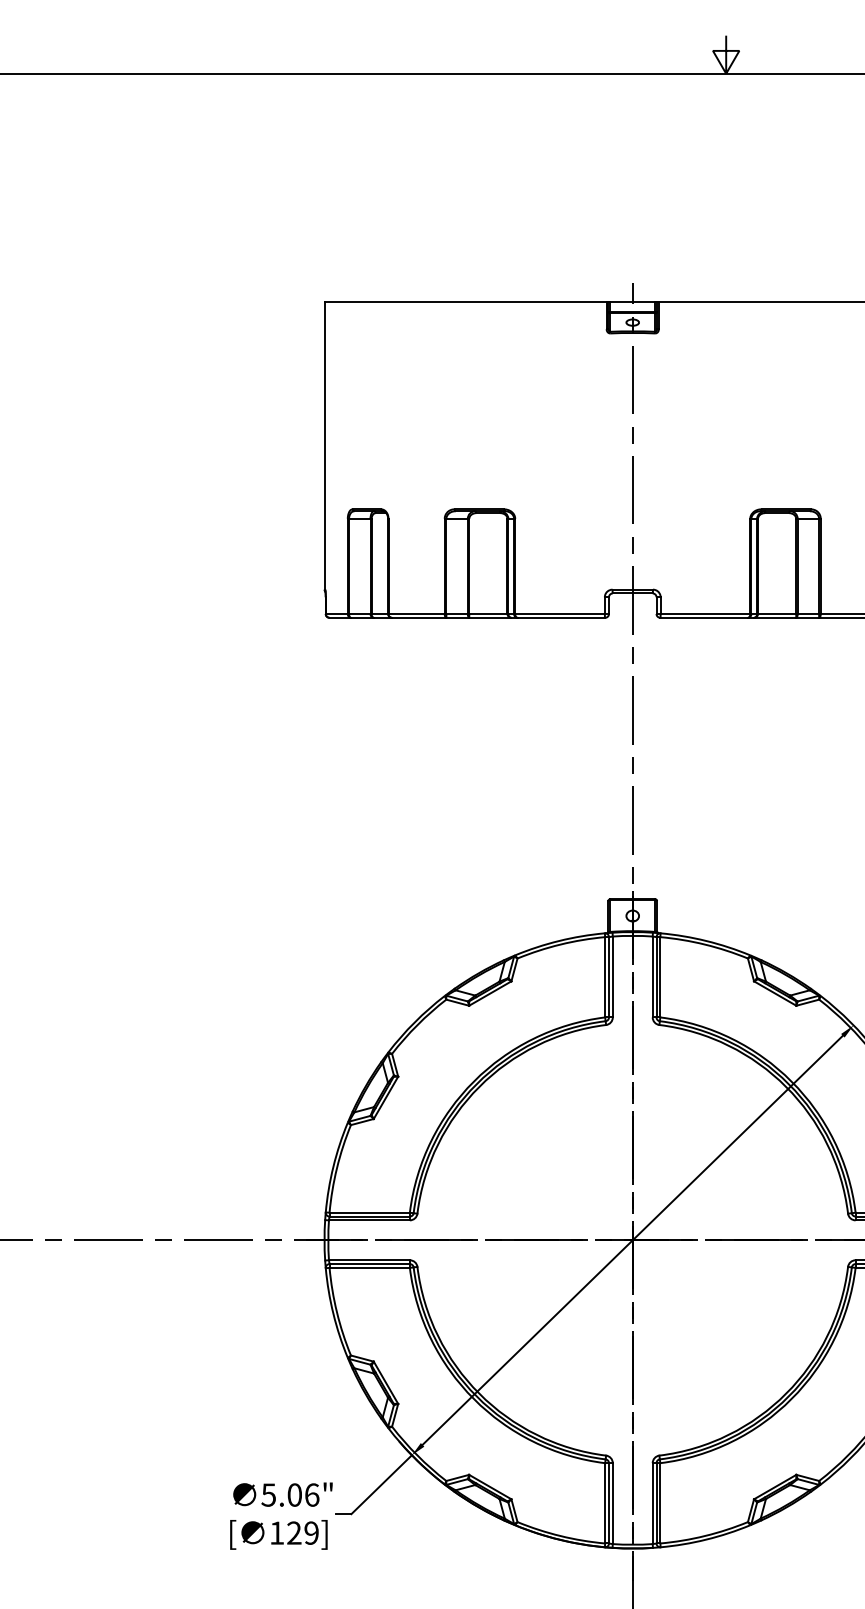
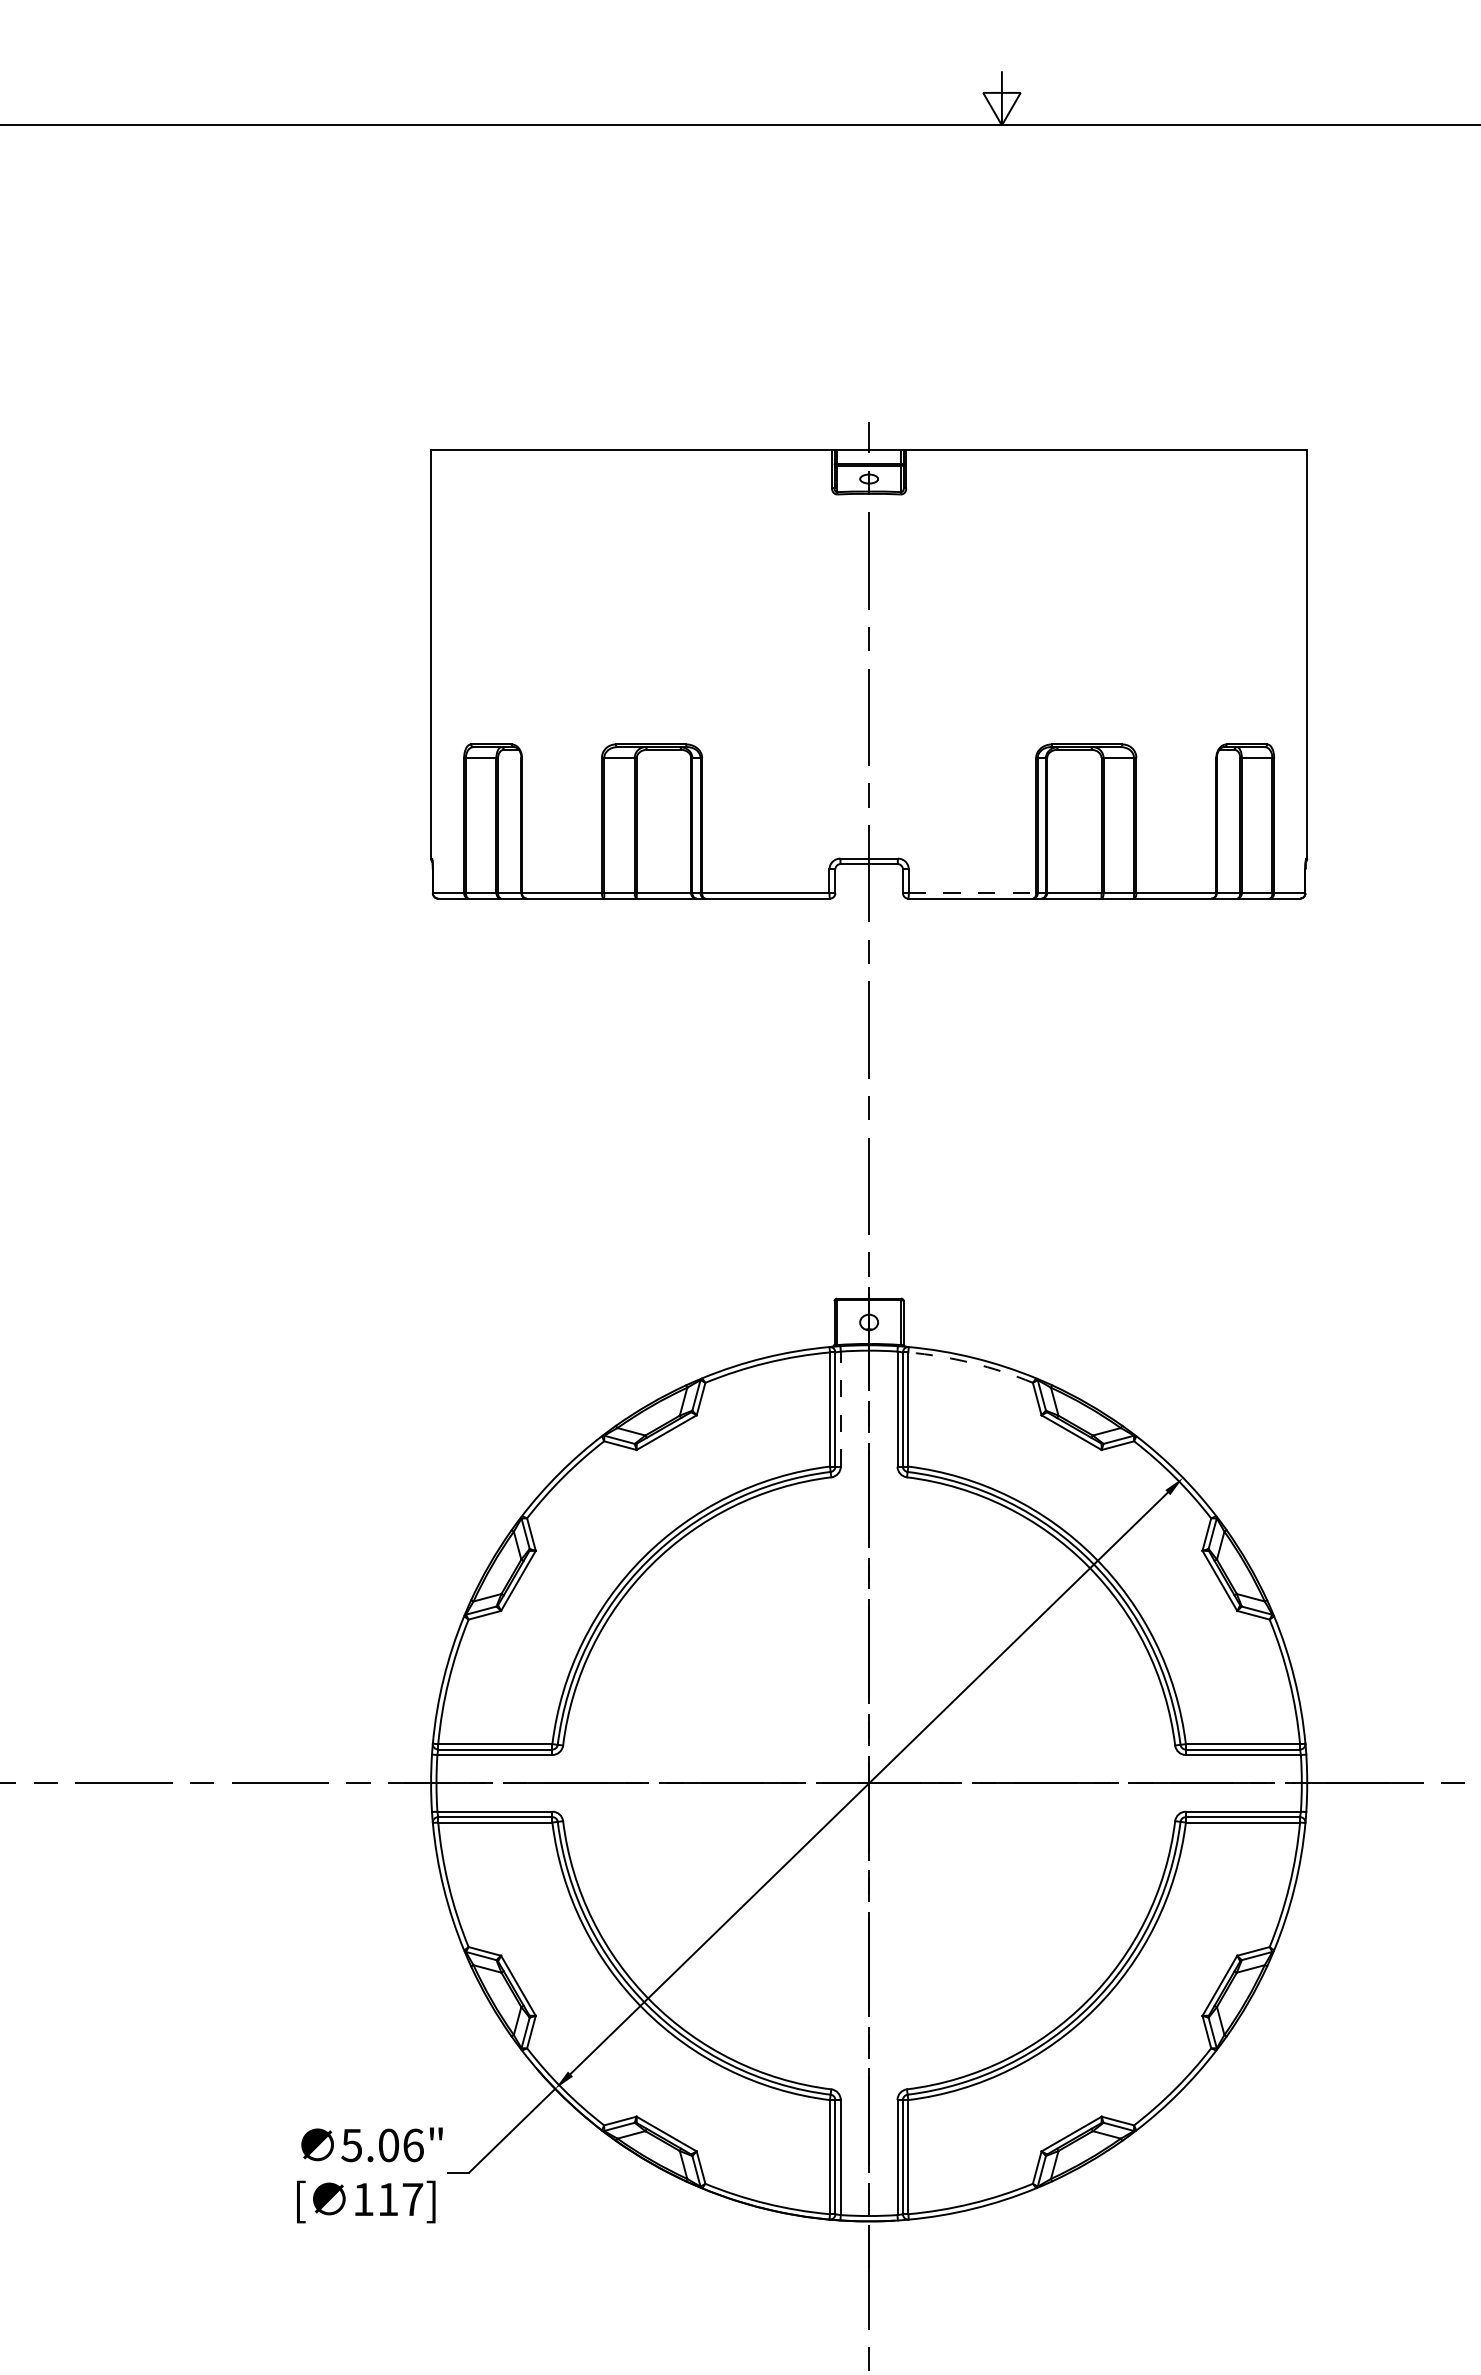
line: (705, 614) -> (972, 893), solid -> dashed
arc: (704, 944) -> (971, 1363), solid -> dashed
line: (612, 976) -> (840, 1408), solid -> dashed
text: (303, 1533) -> (400, 2199), 129] -> 117]

